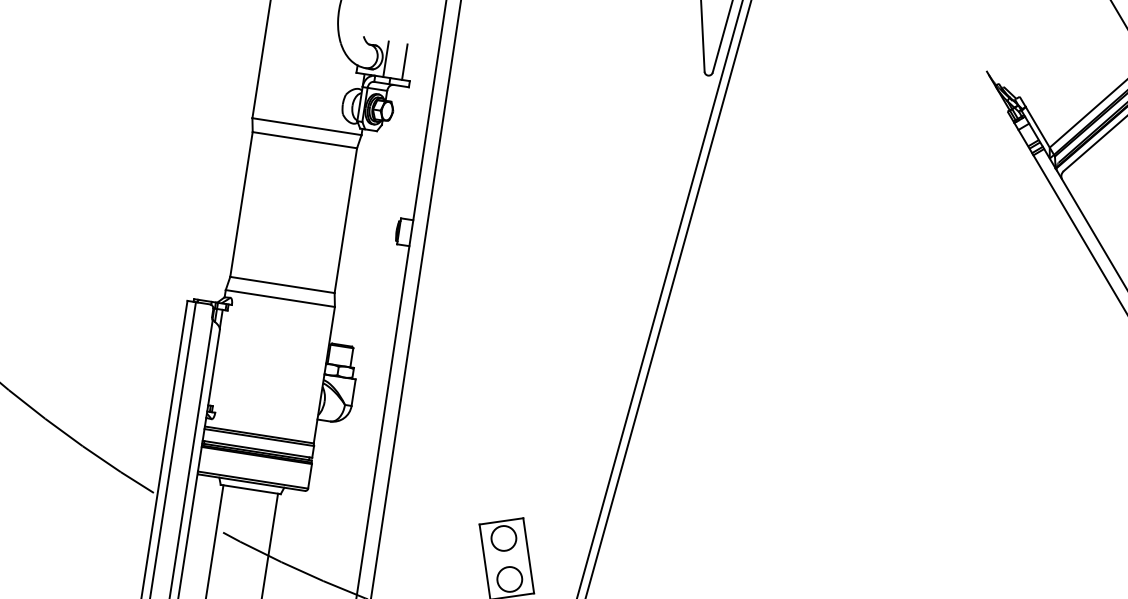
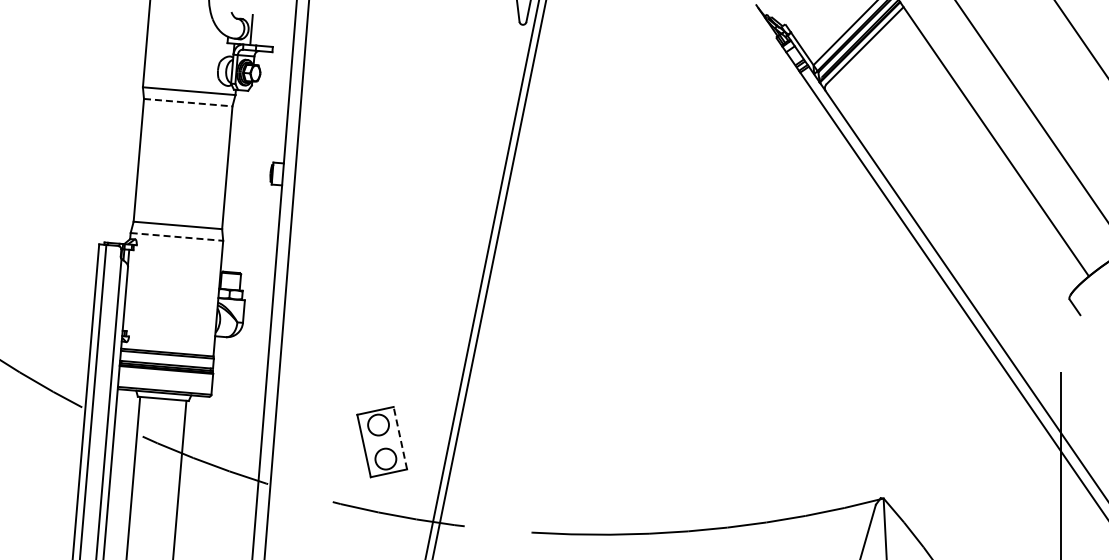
line: (404, 62) -> (267, 31), removed
line: (305, 140) -> (188, 102), solid -> dashed
line: (281, 298) -> (177, 236), solid -> dashed
line: (528, 556) -> (400, 438), solid -> dashed

